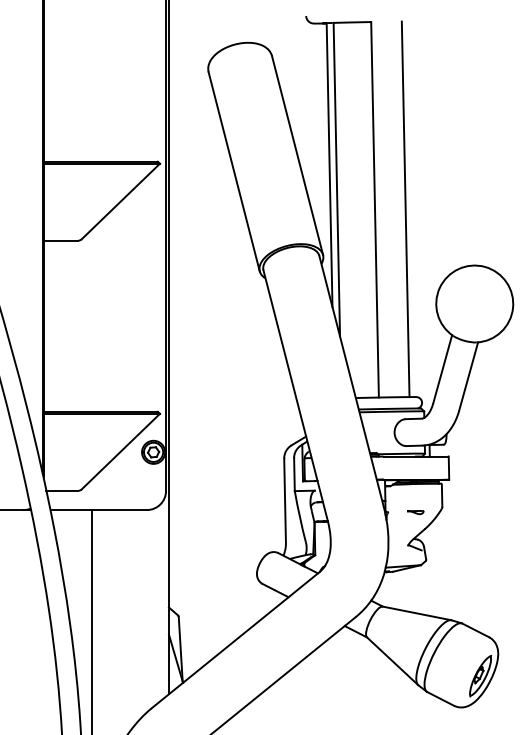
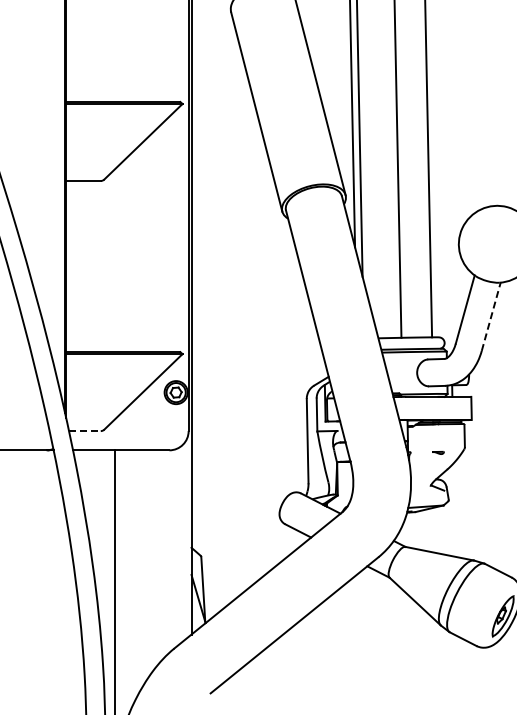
line: (468, 376) -> (491, 316), solid -> dashed
line: (62, 490) -> (85, 430), solid -> dashed
part: (415, 512) -> (438, 452), size x0.7

